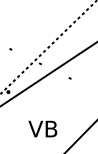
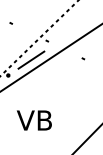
line: (26, 79) -> (30, 60), added
text: (42, 128) -> (33, 119), moved

